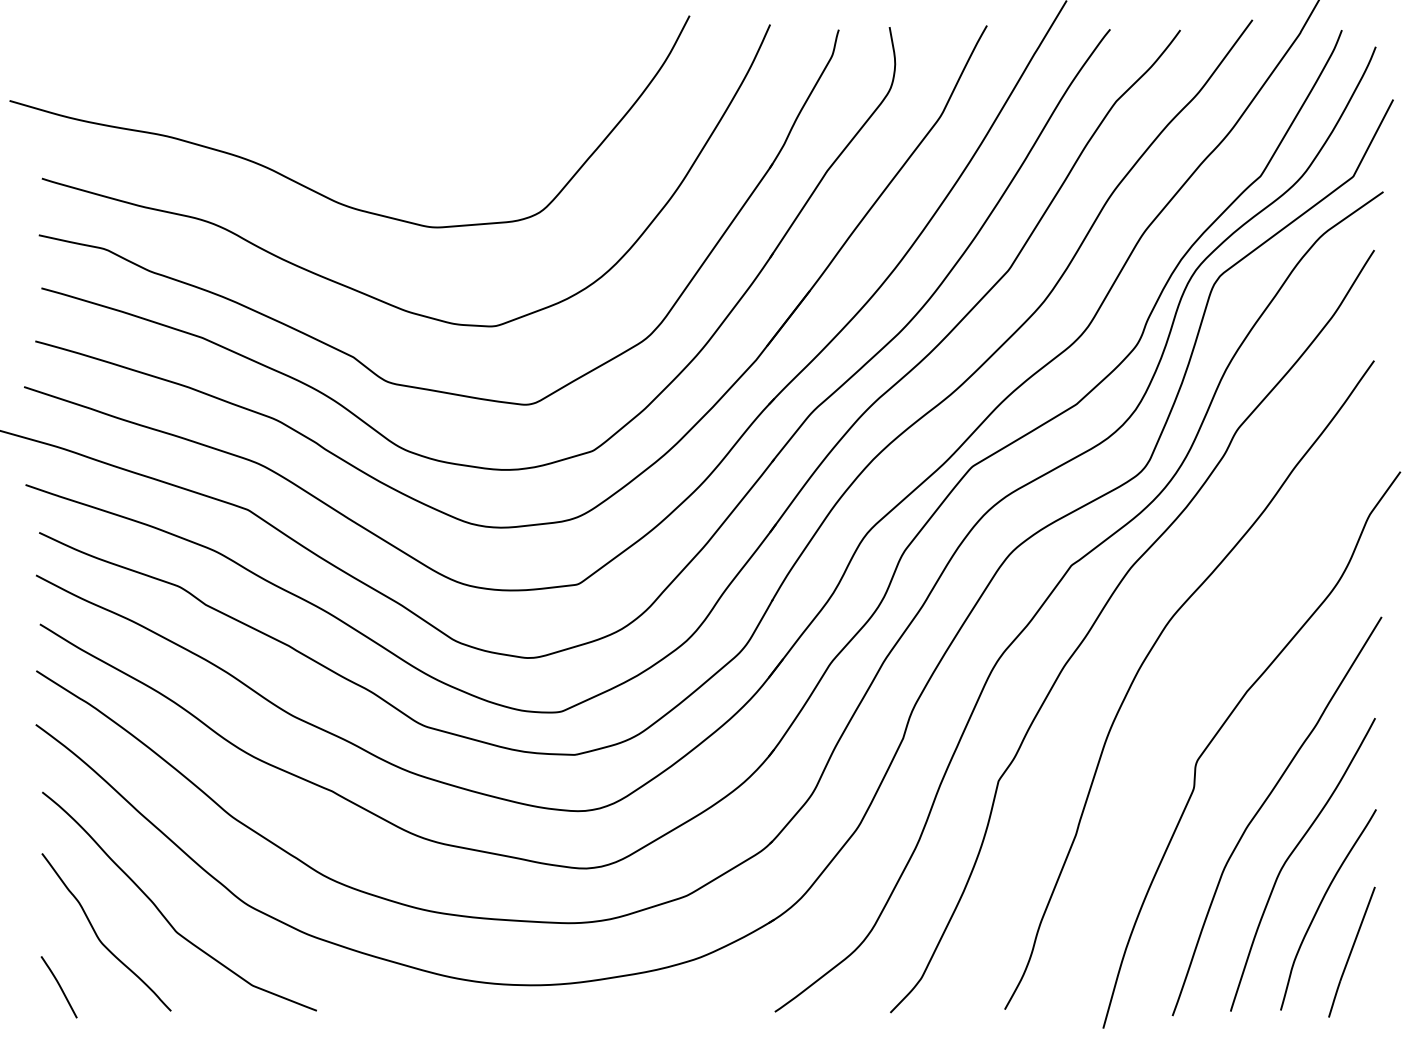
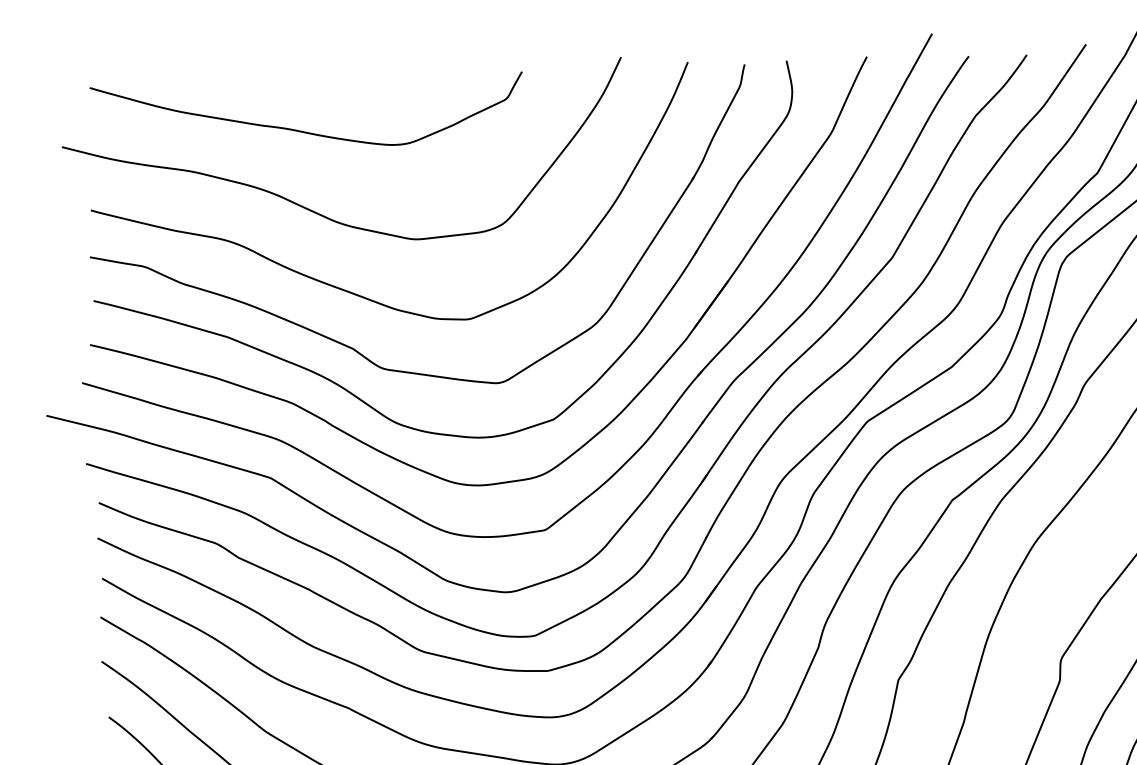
curve: (301, 91) -> (302, 130), added

